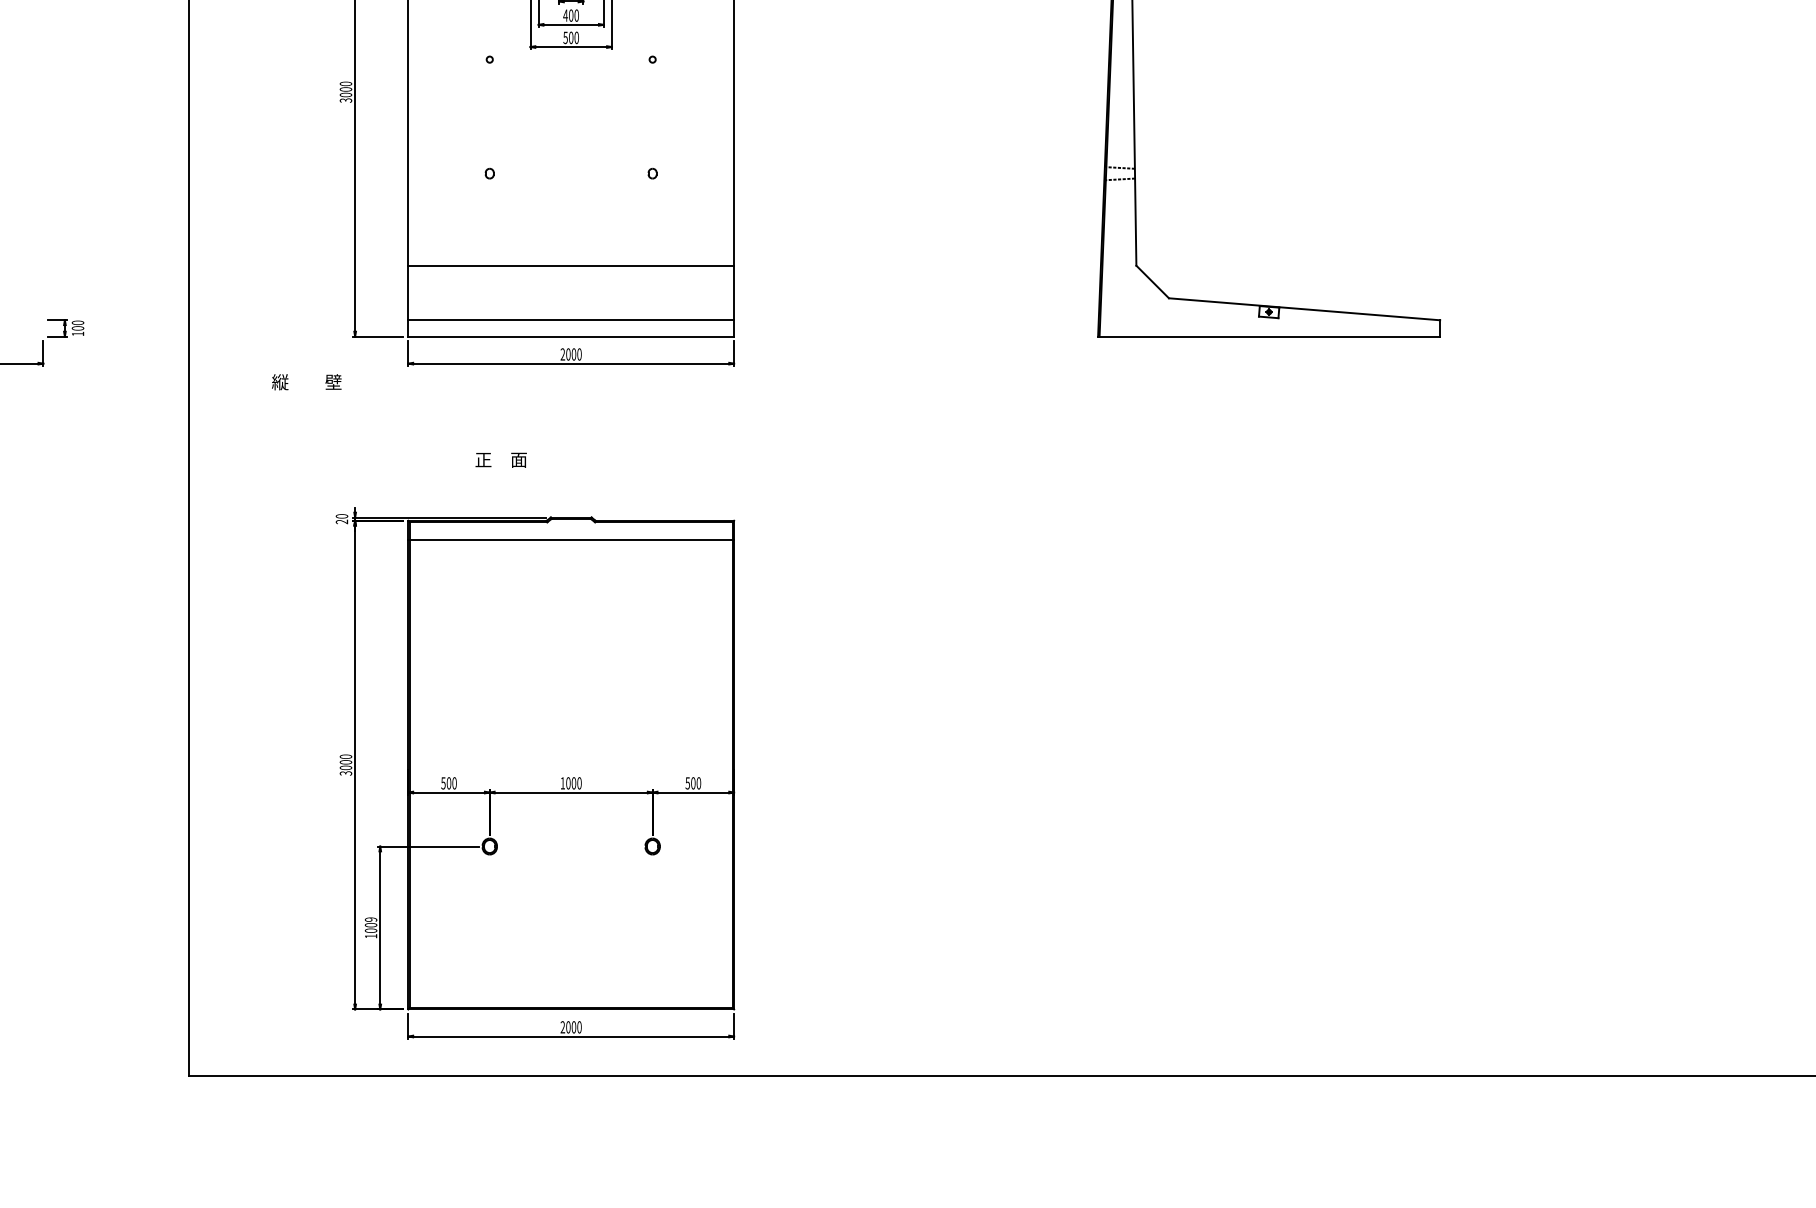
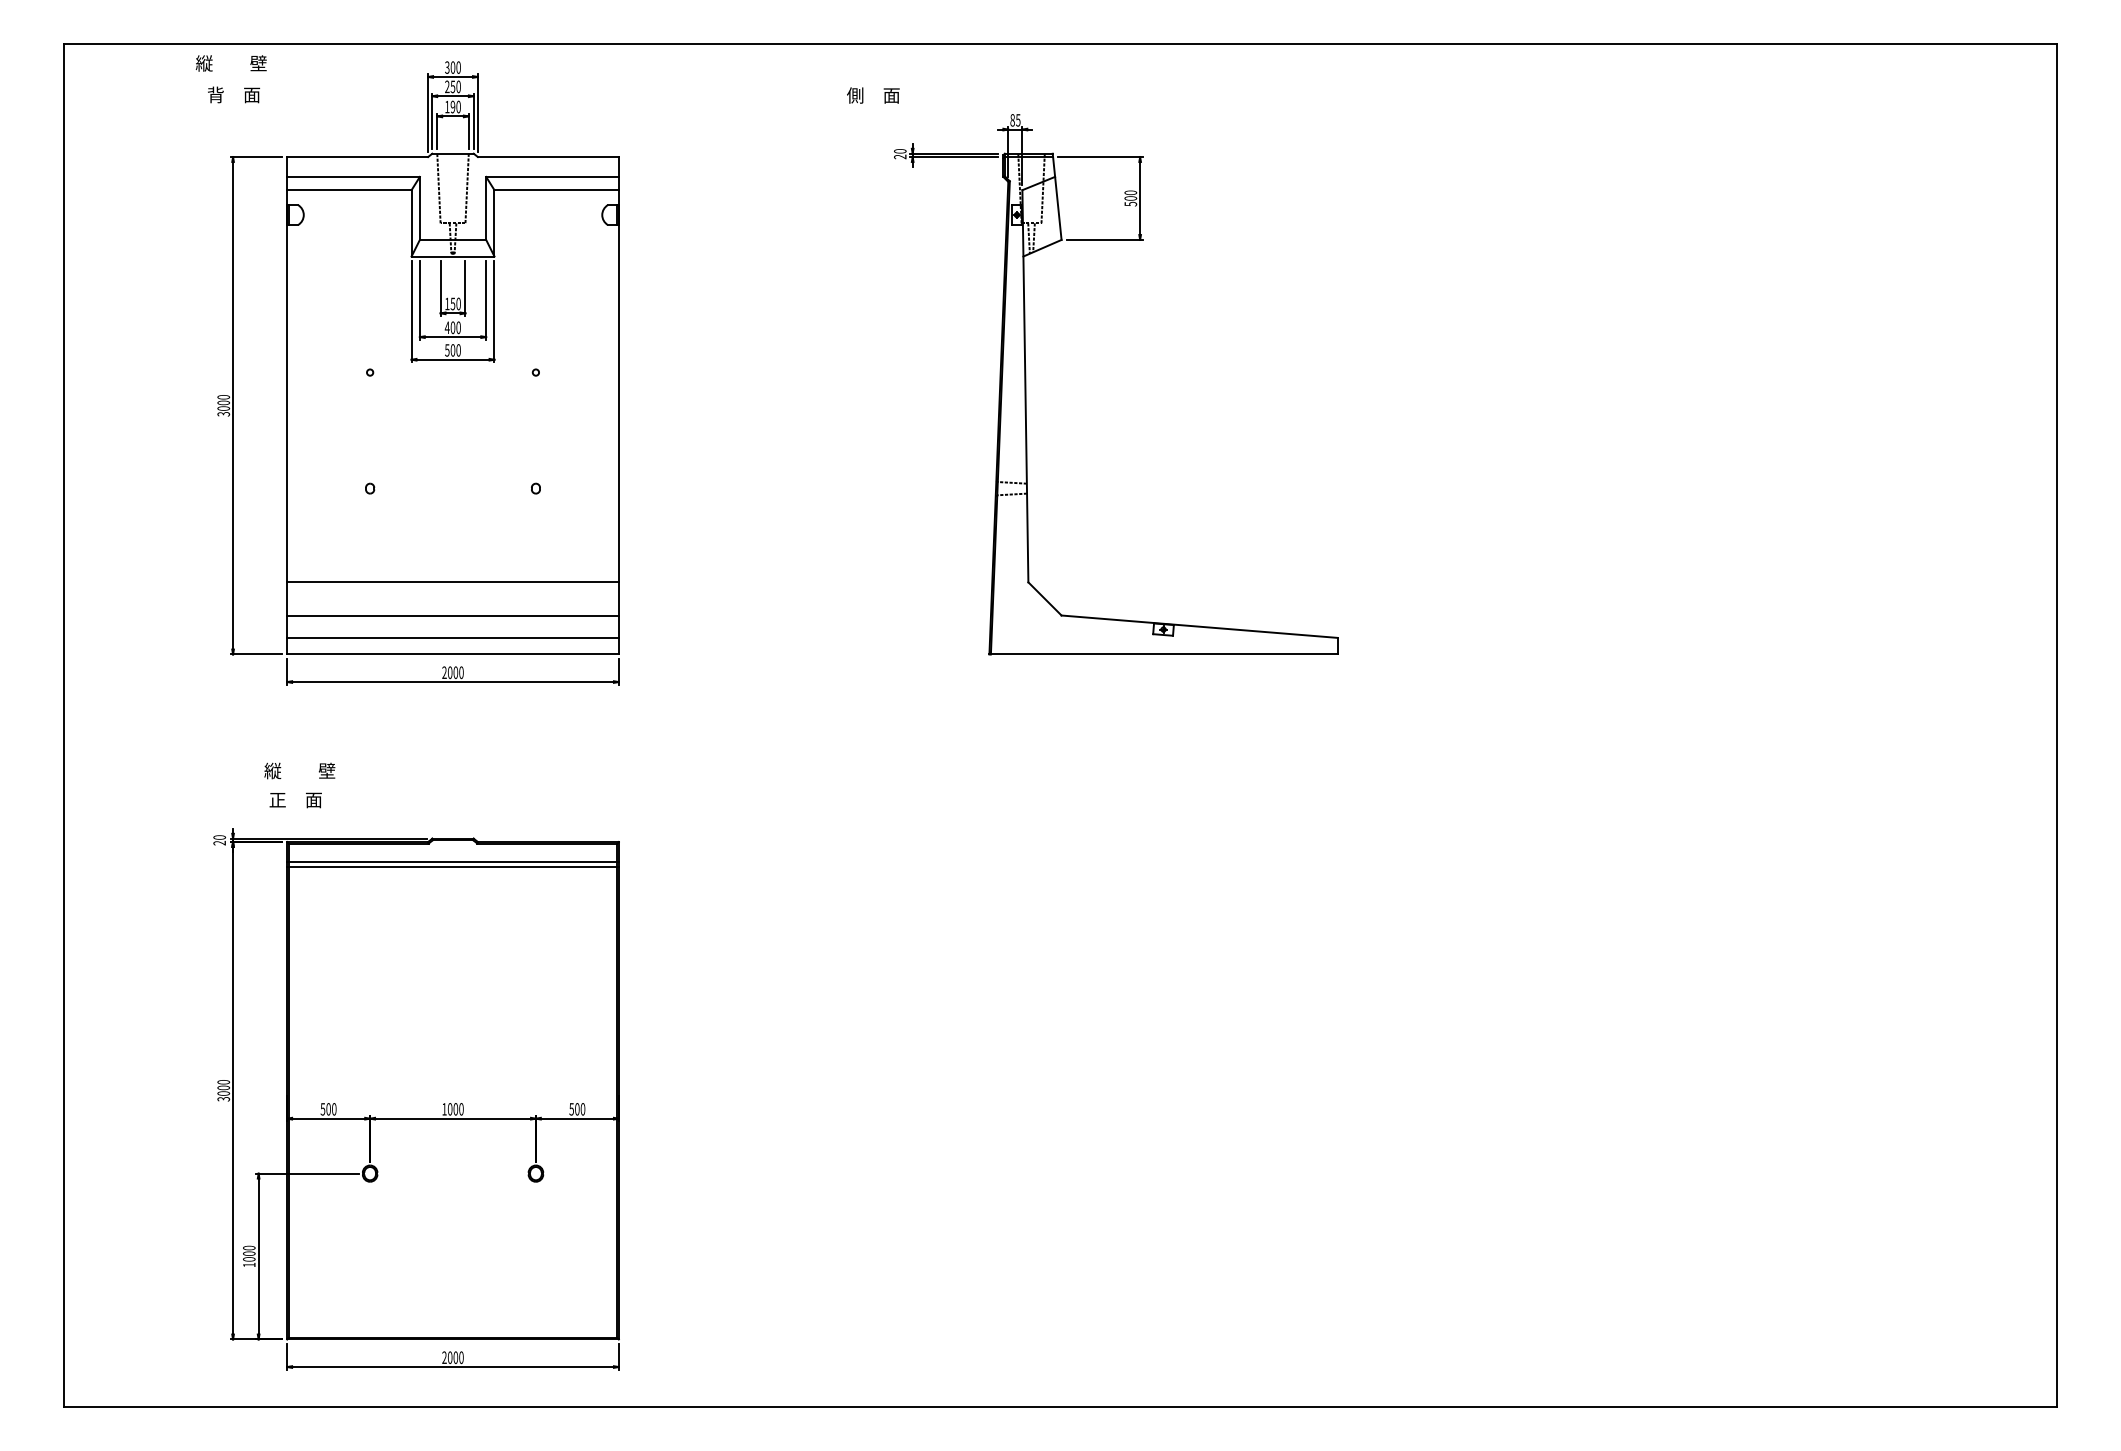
line: (570, 298) -> (452, 615), added
text: (306, 381) -> (299, 770), moved
text: (500, 460) -> (295, 800), moved
line: (570, 544) -> (452, 866), added
text: (371, 919) -> (249, 1247), 1009 -> 1000

